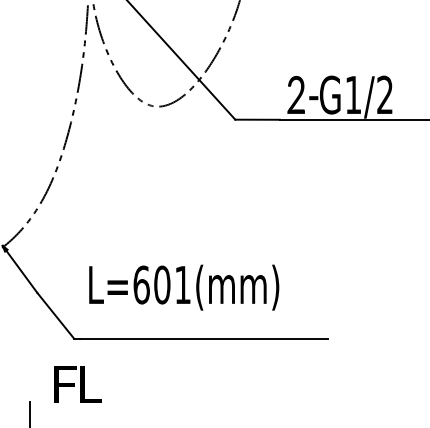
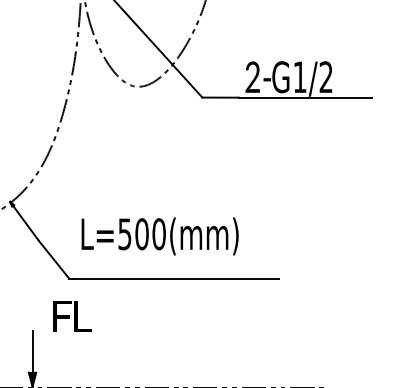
text: (161, 285) -> (141, 234), L=601(mm) -> L=500(mm)

